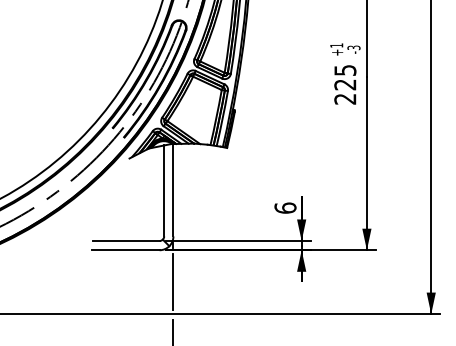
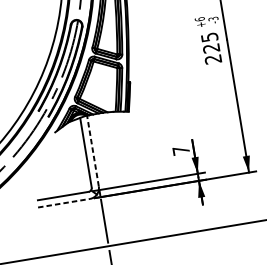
text: (336, 45) -> (199, 19), +1 -> +6
line: (173, 189) -> (92, 150), solid -> dashed
text: (285, 207) -> (181, 150), 6 -> 7
line: (125, 250) -> (63, 203), solid -> dashed

